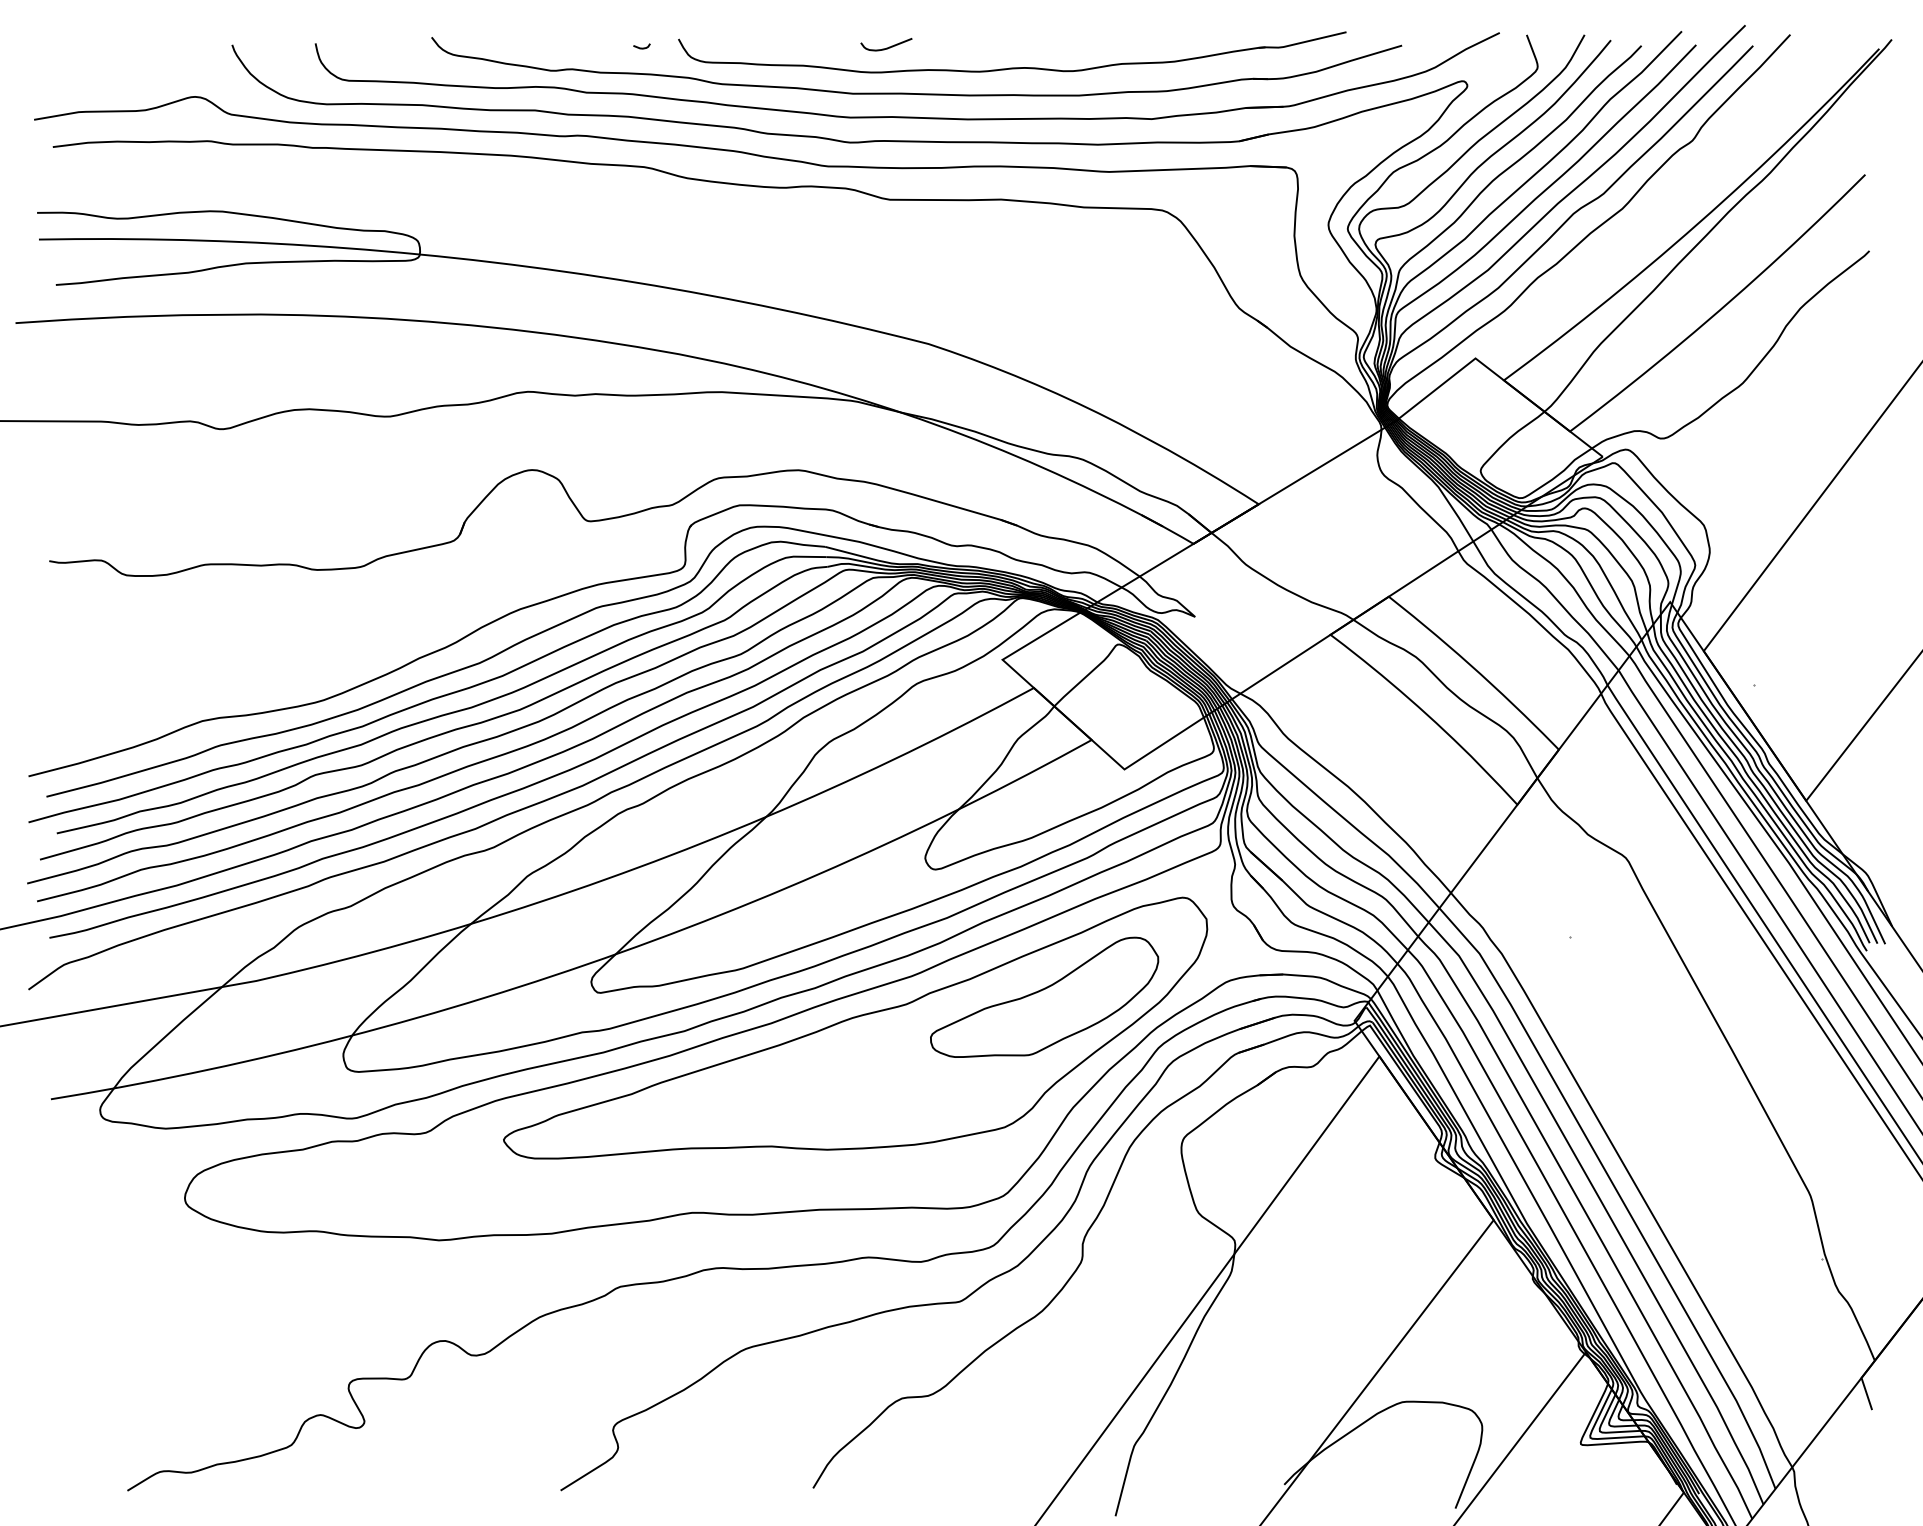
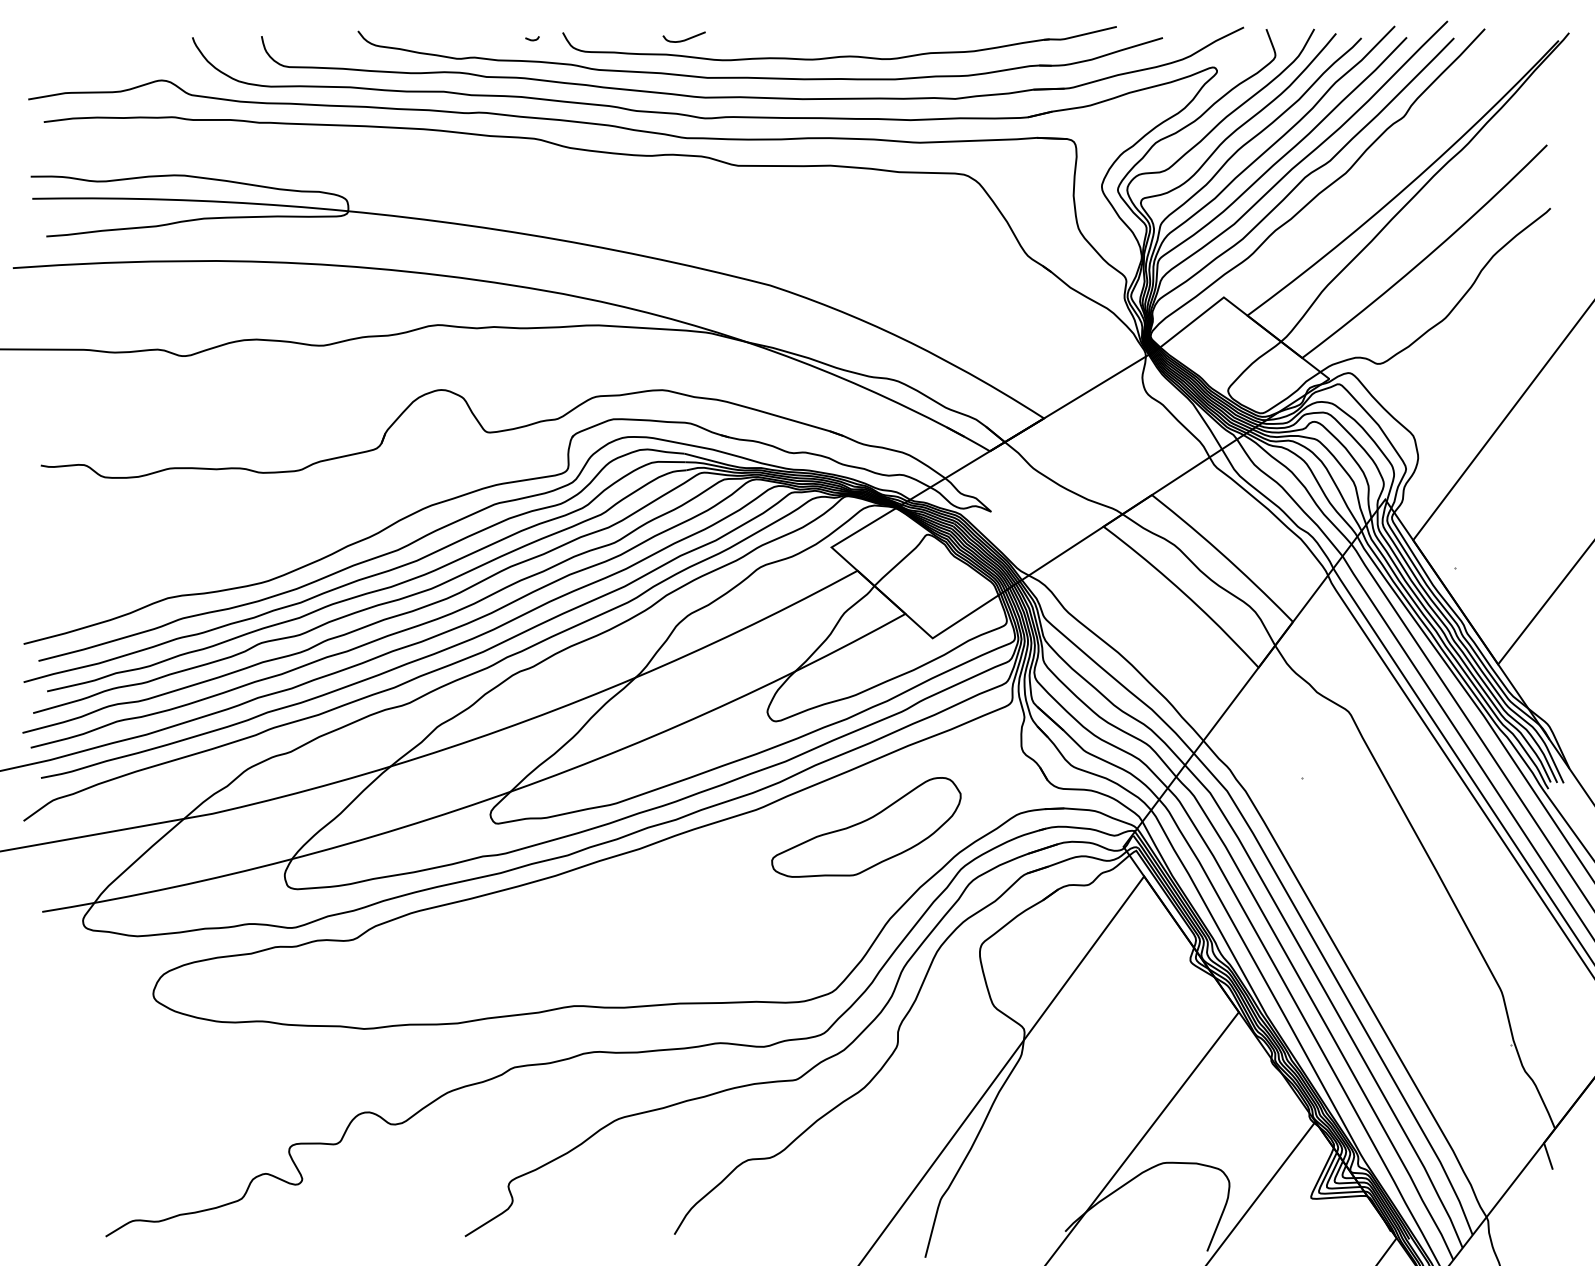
curve: (885, 47) -> (683, 39), moved
part: (855, 1027) -> (709, 852), removed

